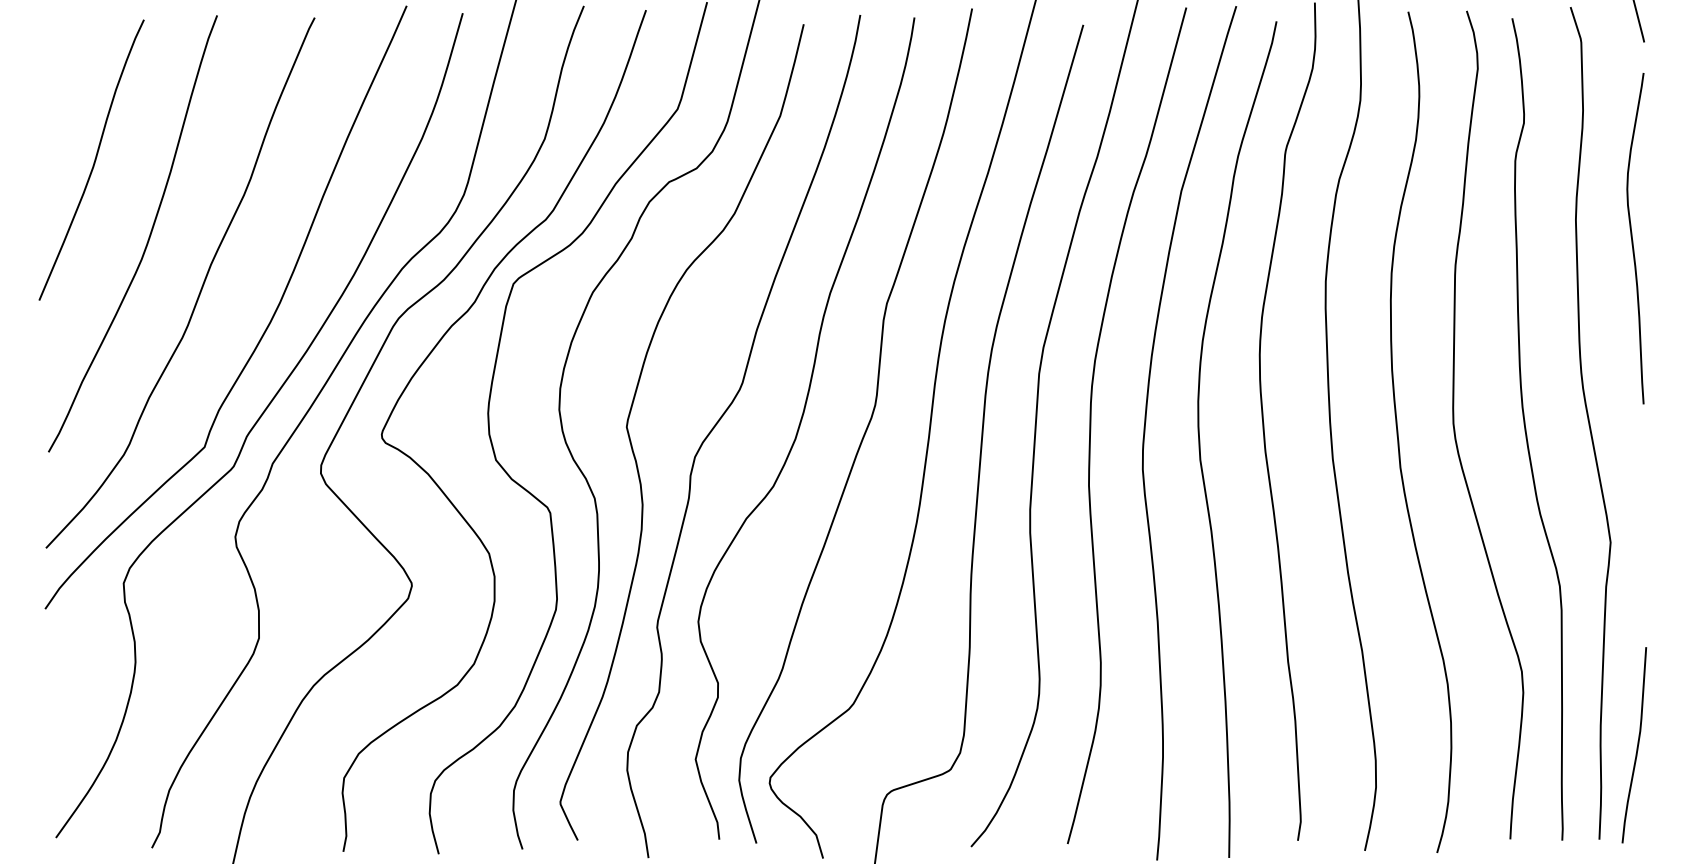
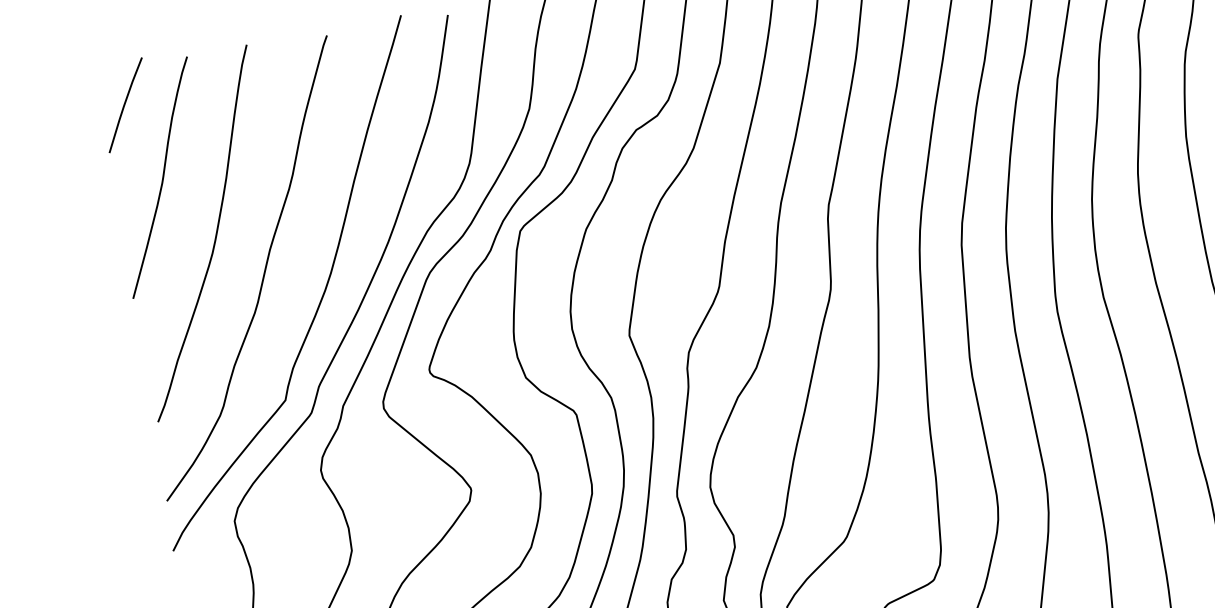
line: (62, 66) -> (125, 104), added

